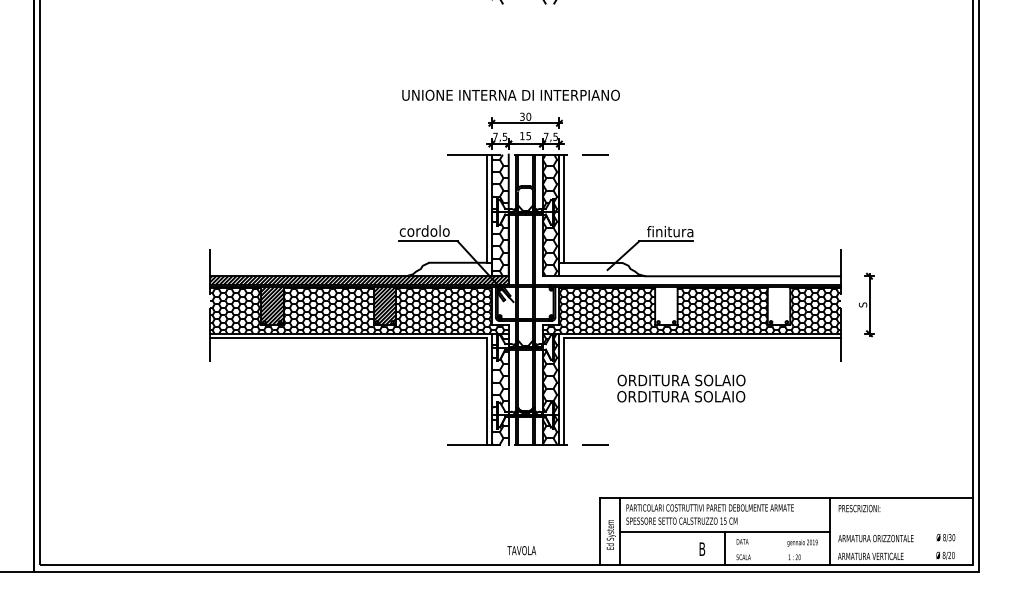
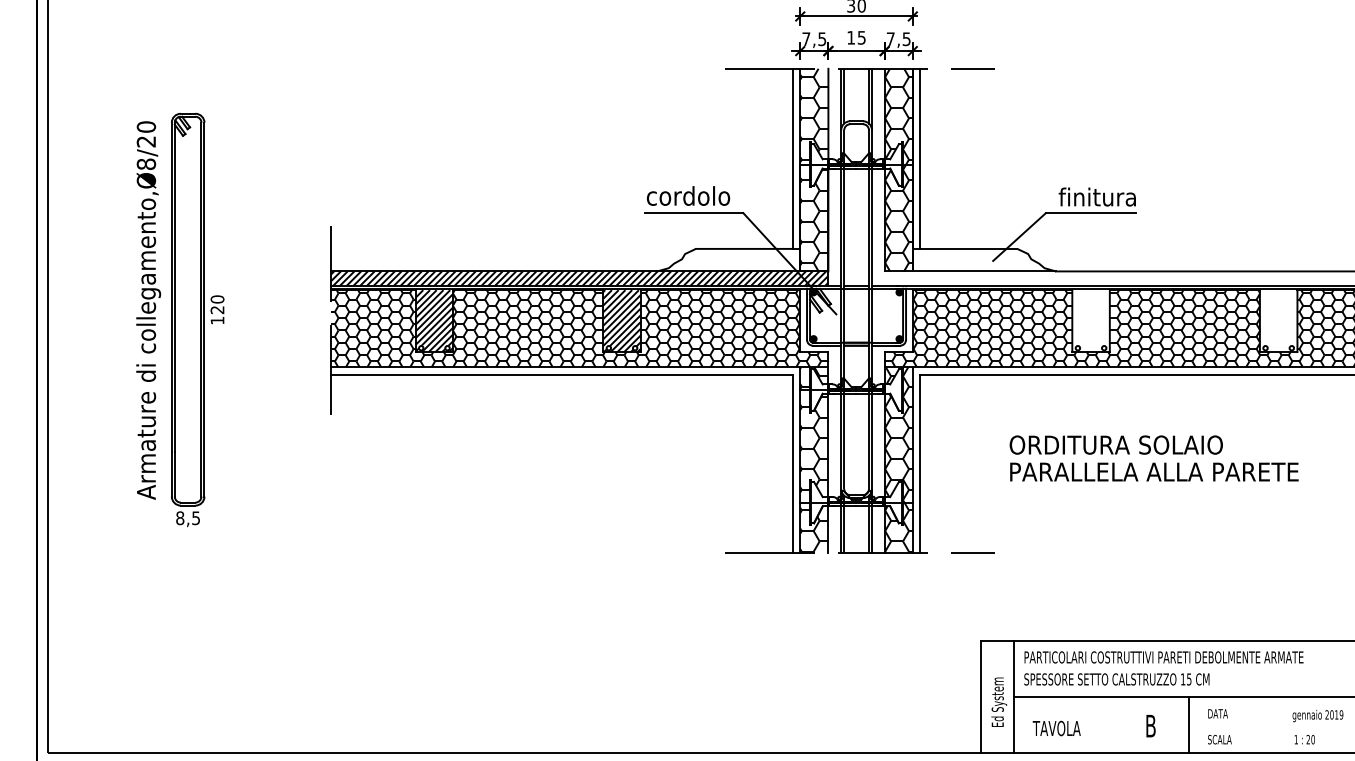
part: (119, 304) -> (179, 318), added
text: (703, 396) -> (1152, 471), ORDITURA SOLAIO -> PARALLELA ALLA PARETE
text: (521, 550) -> (1056, 728), moved

